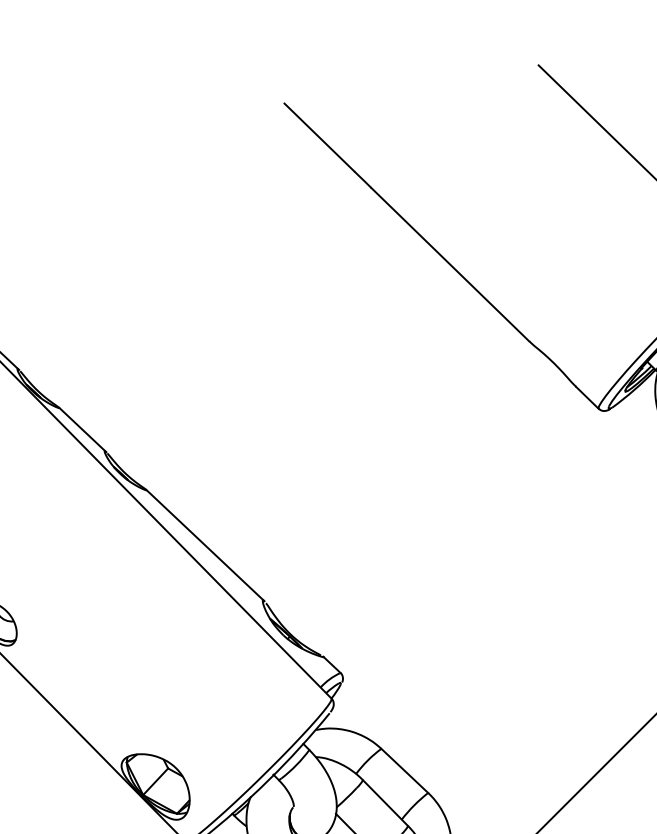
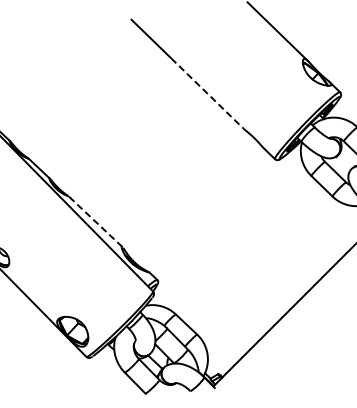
line: (450, 264) -> (207, 93), solid -> dashed
line: (205, 545) -> (95, 221), solid -> dashed

